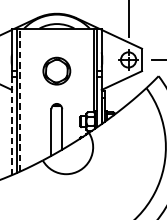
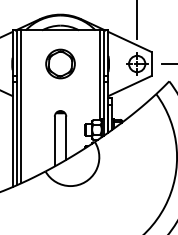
part: (56, 70) -> (60, 63), moved
line: (20, 99) -> (21, 106), dashed -> solid
line: (11, 125) -> (12, 134), dashed -> solid

